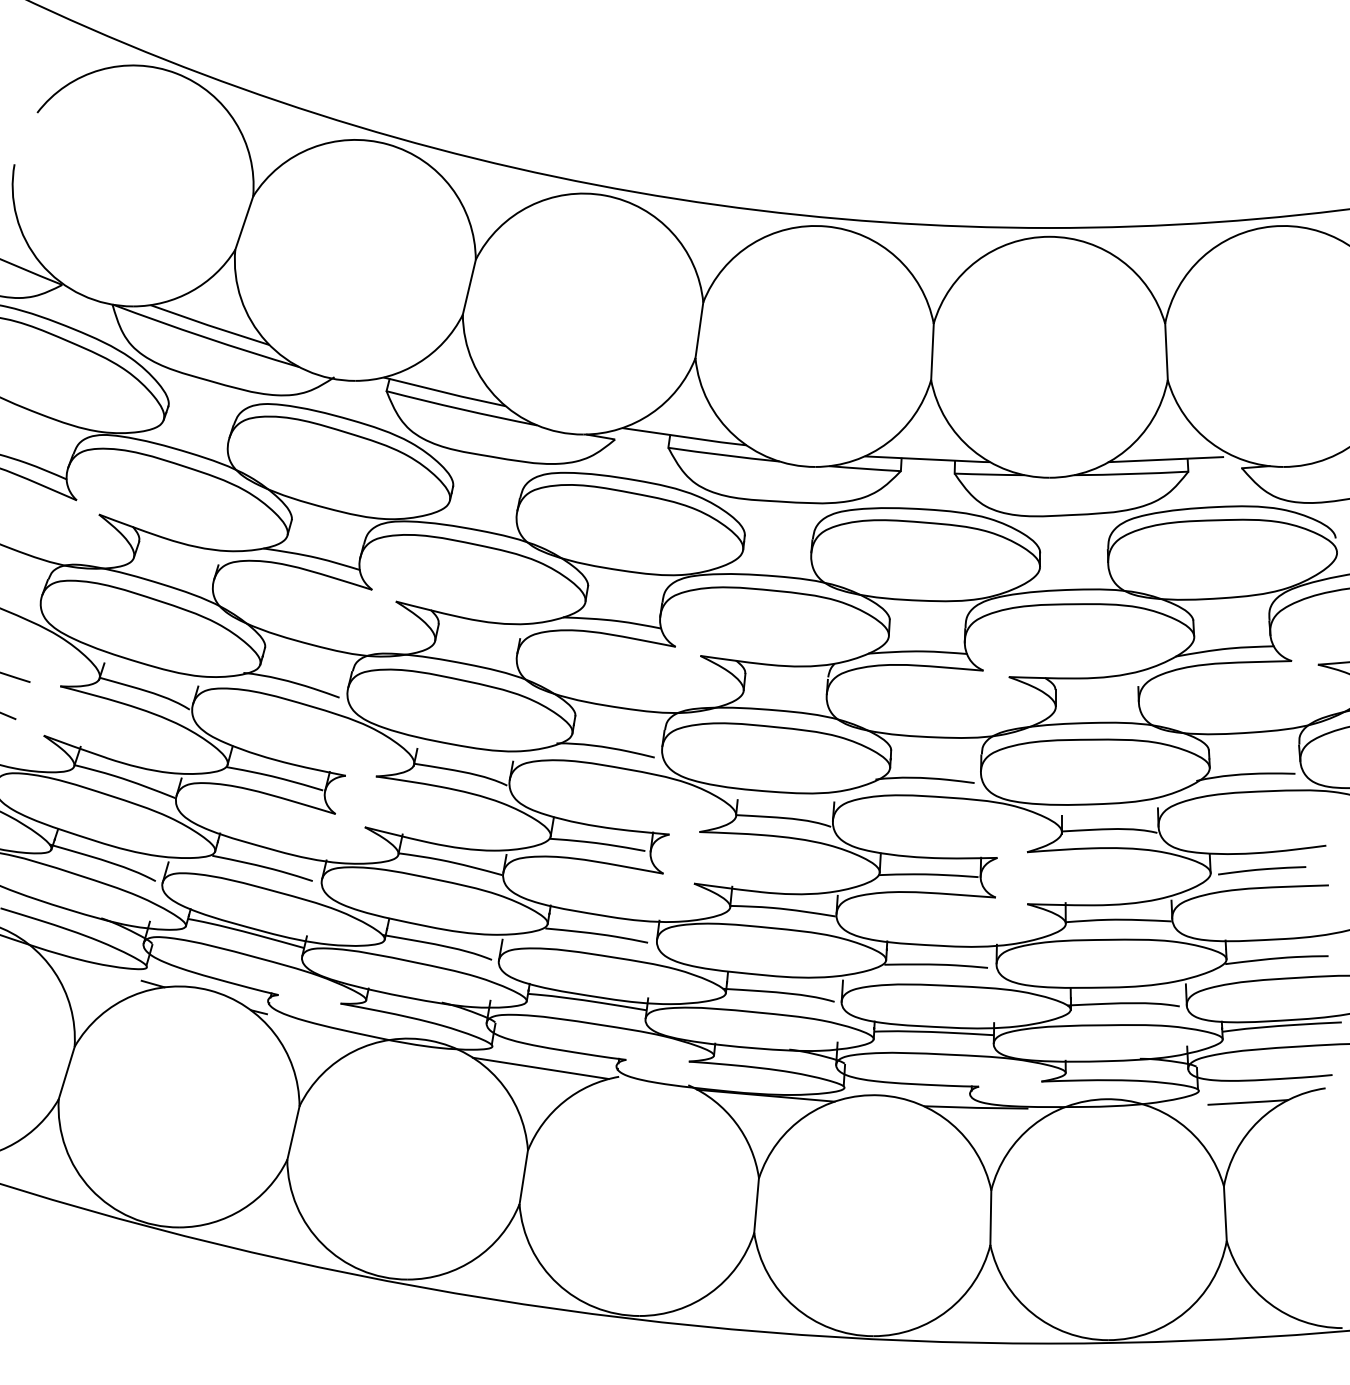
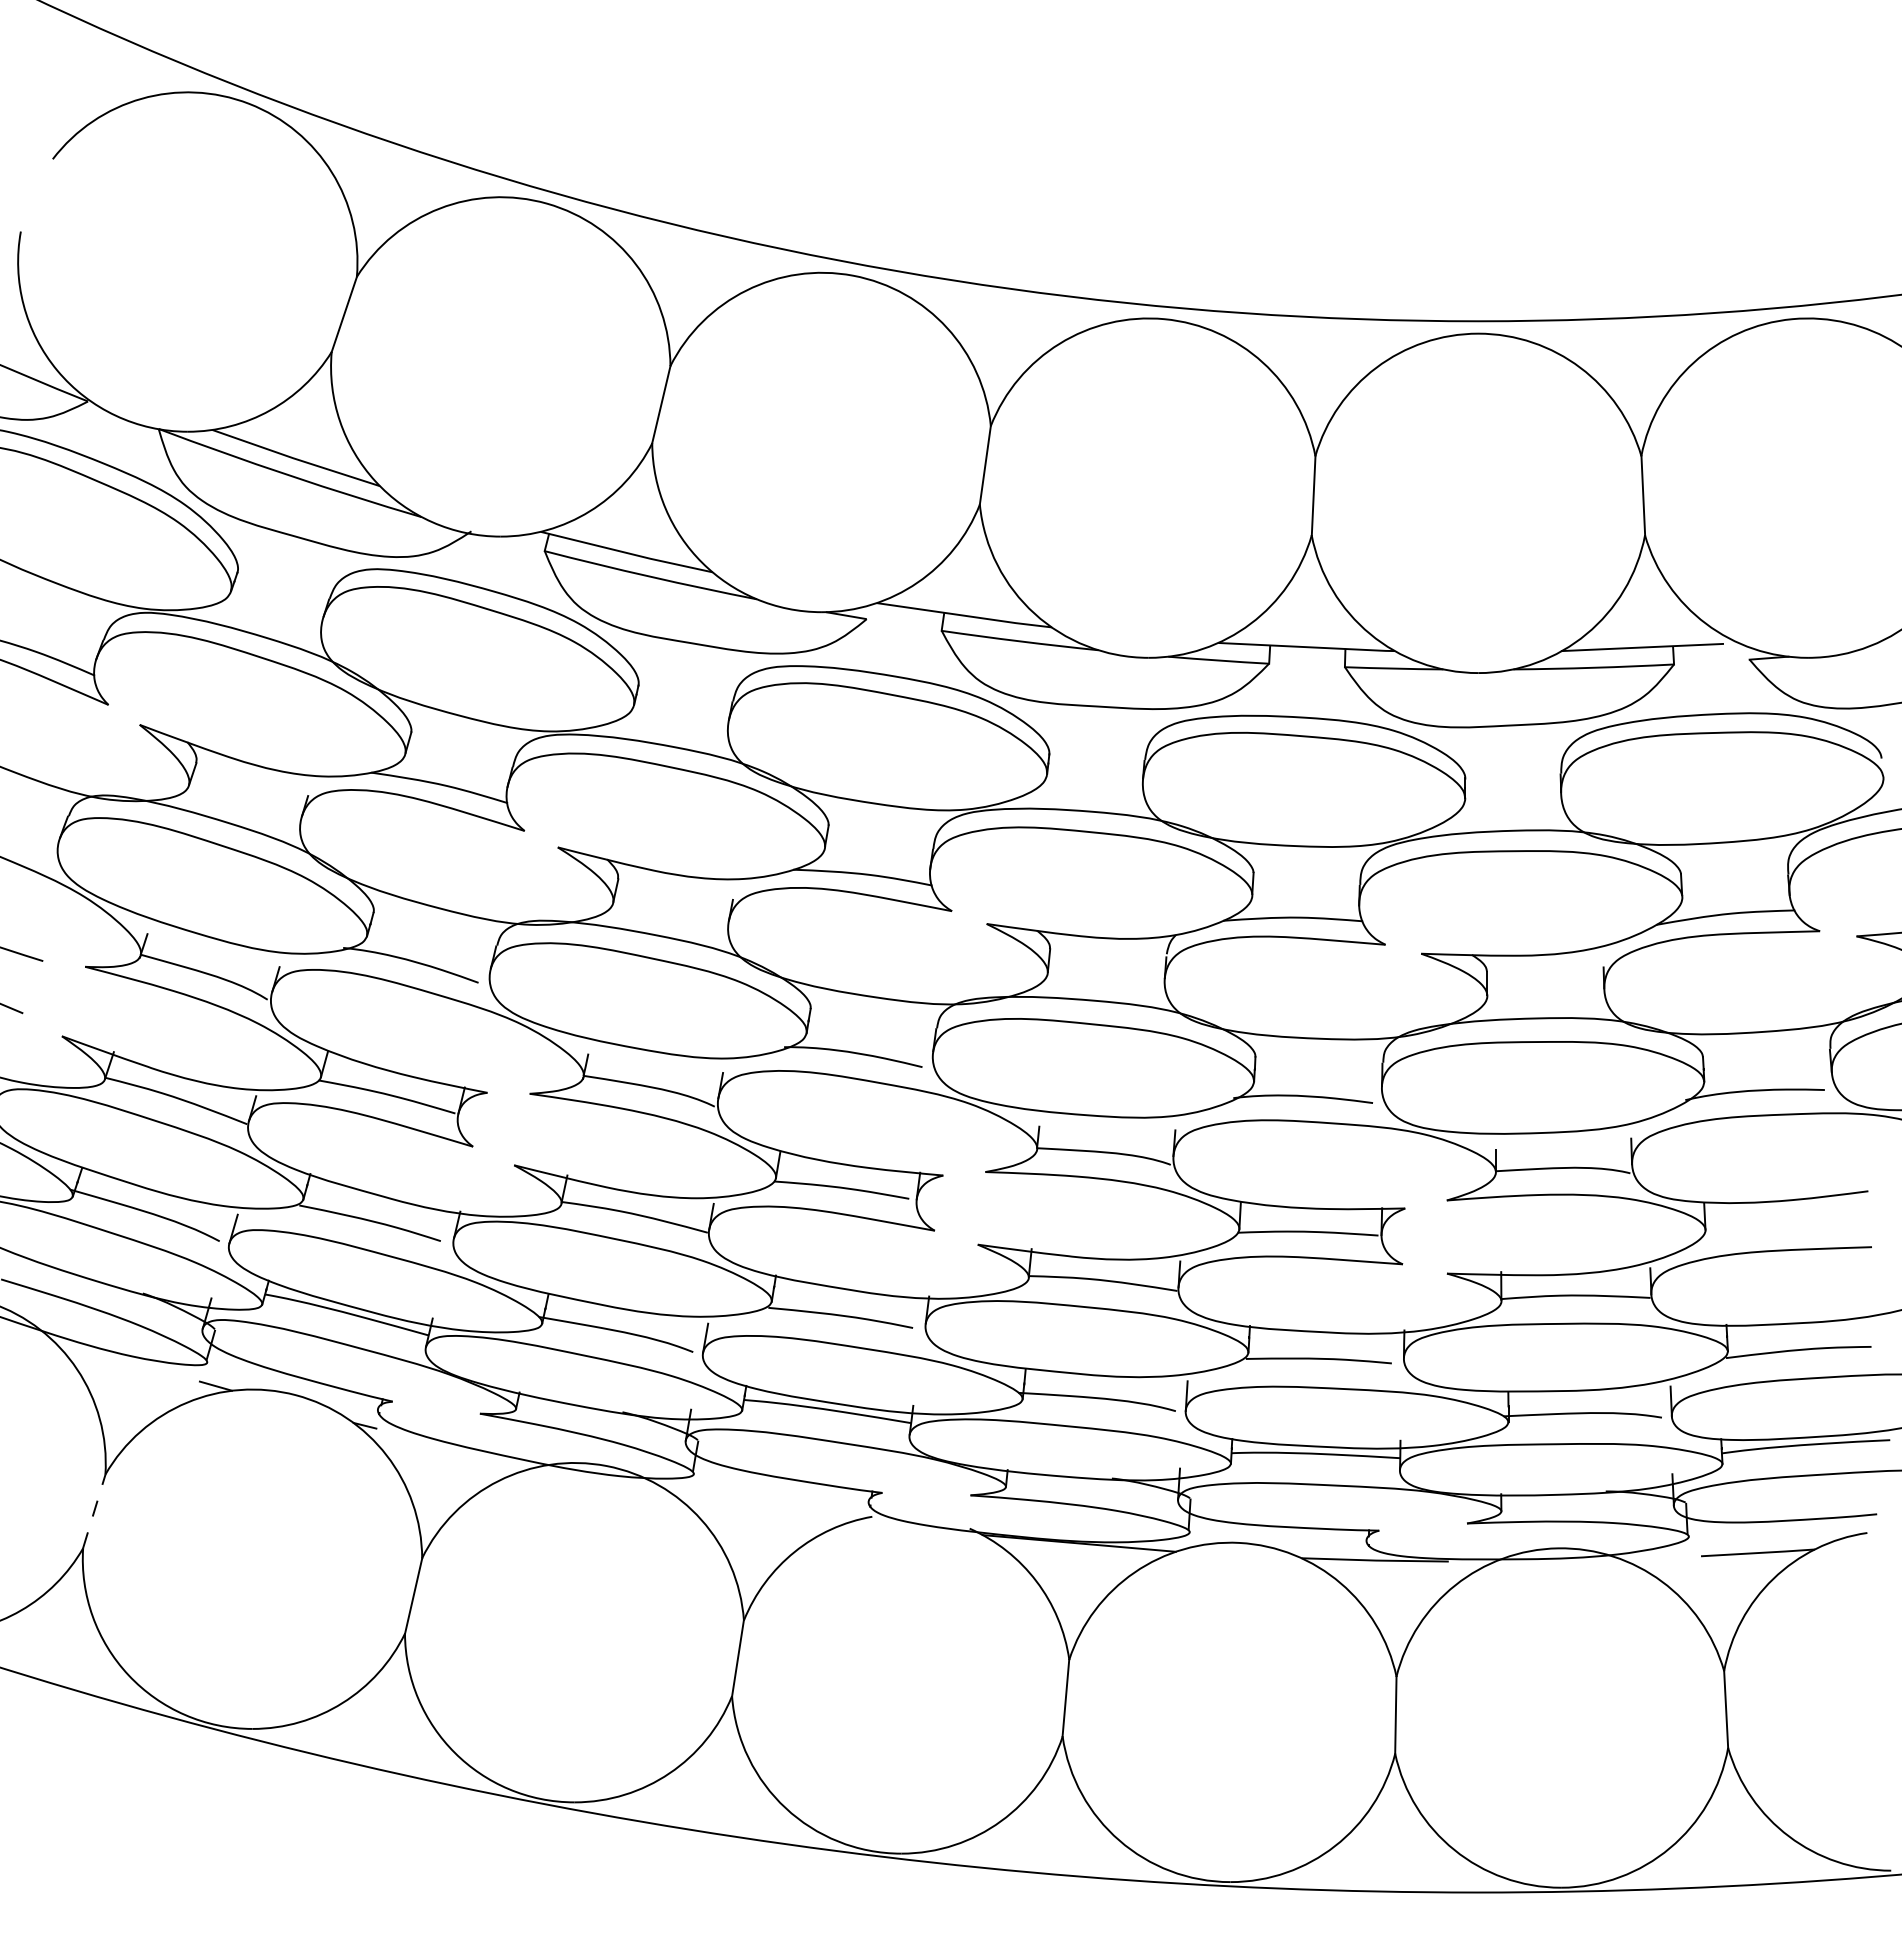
curve: (1261, 869) -> (1777, 1225), removed
line: (540, 1068) -> (761, 1504), removed
line: (66, 1072) -> (94, 1510), solid -> dashed

